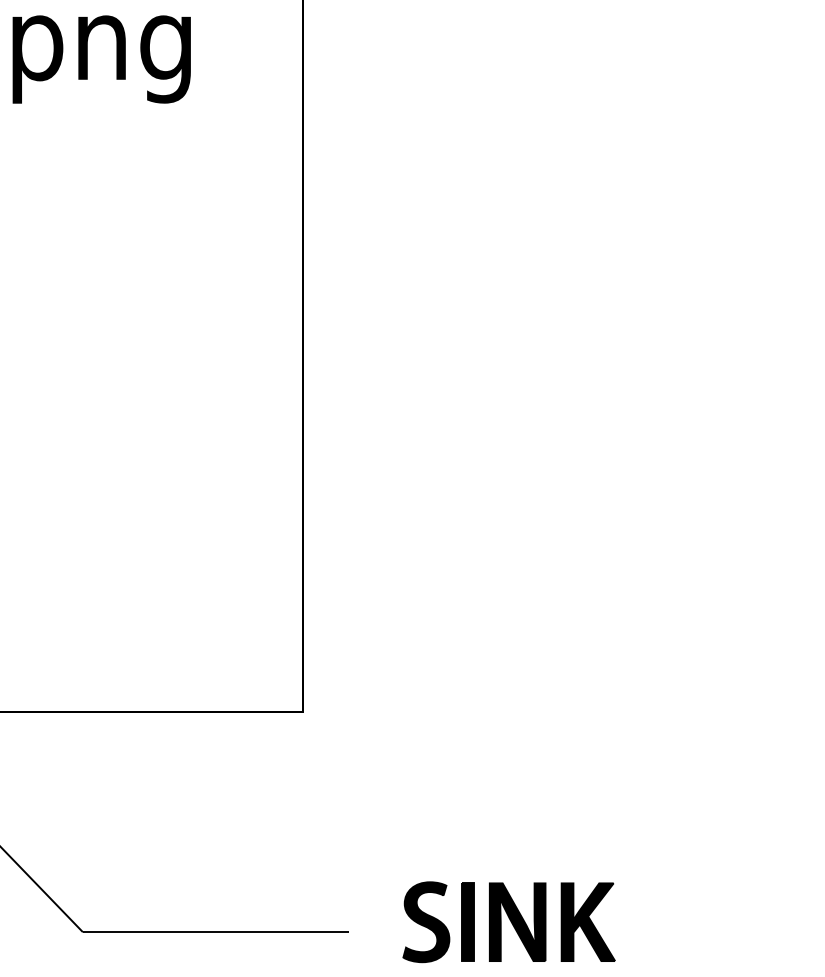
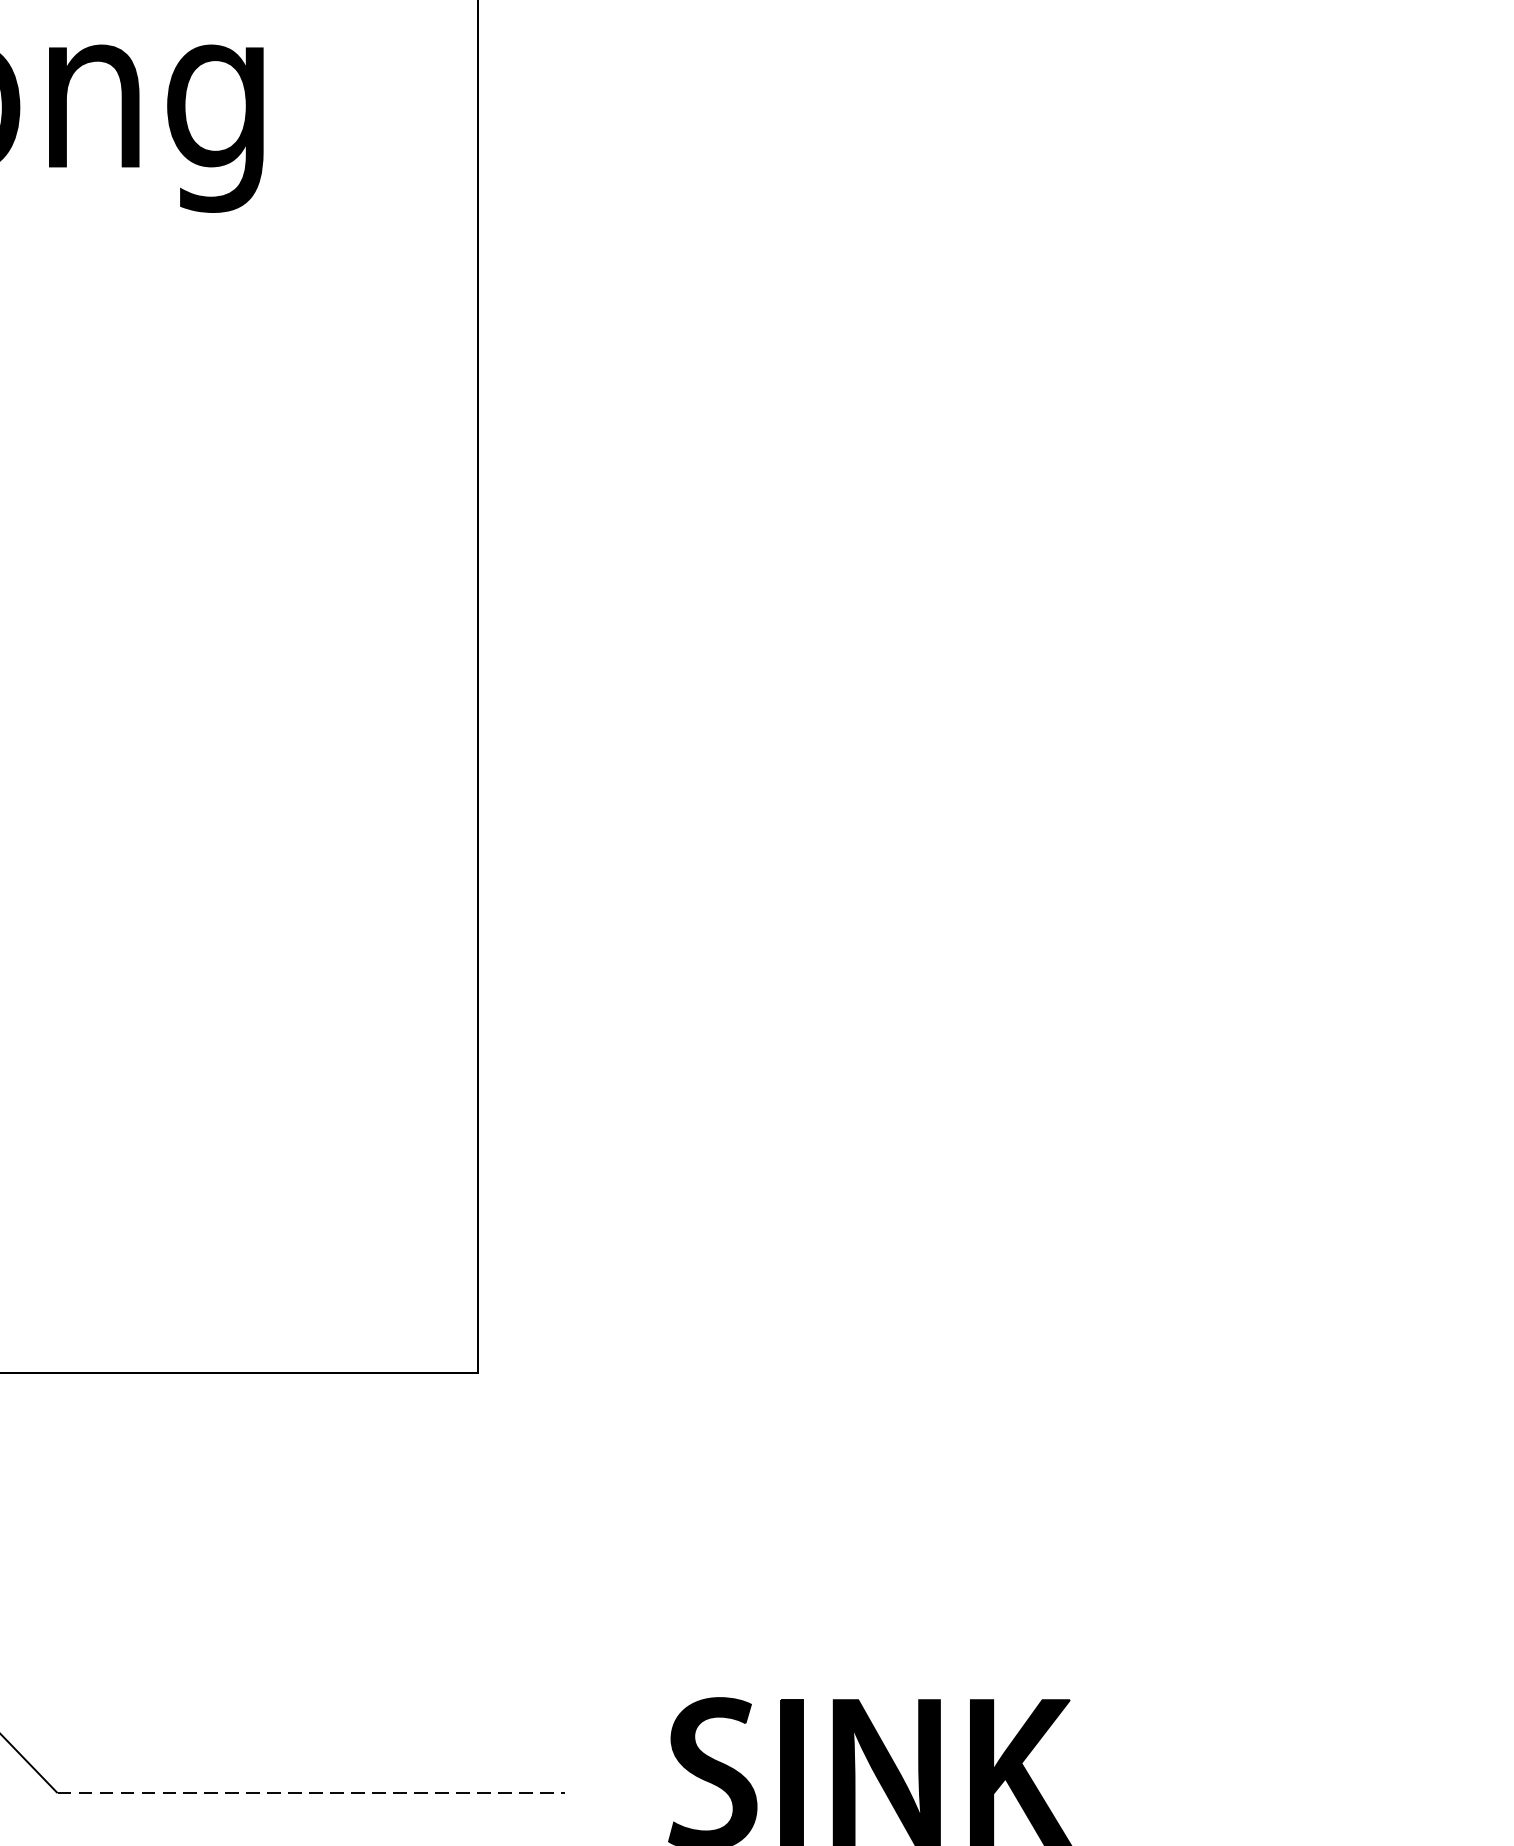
line: (216, 932) -> (312, 1793), solid -> dashed

